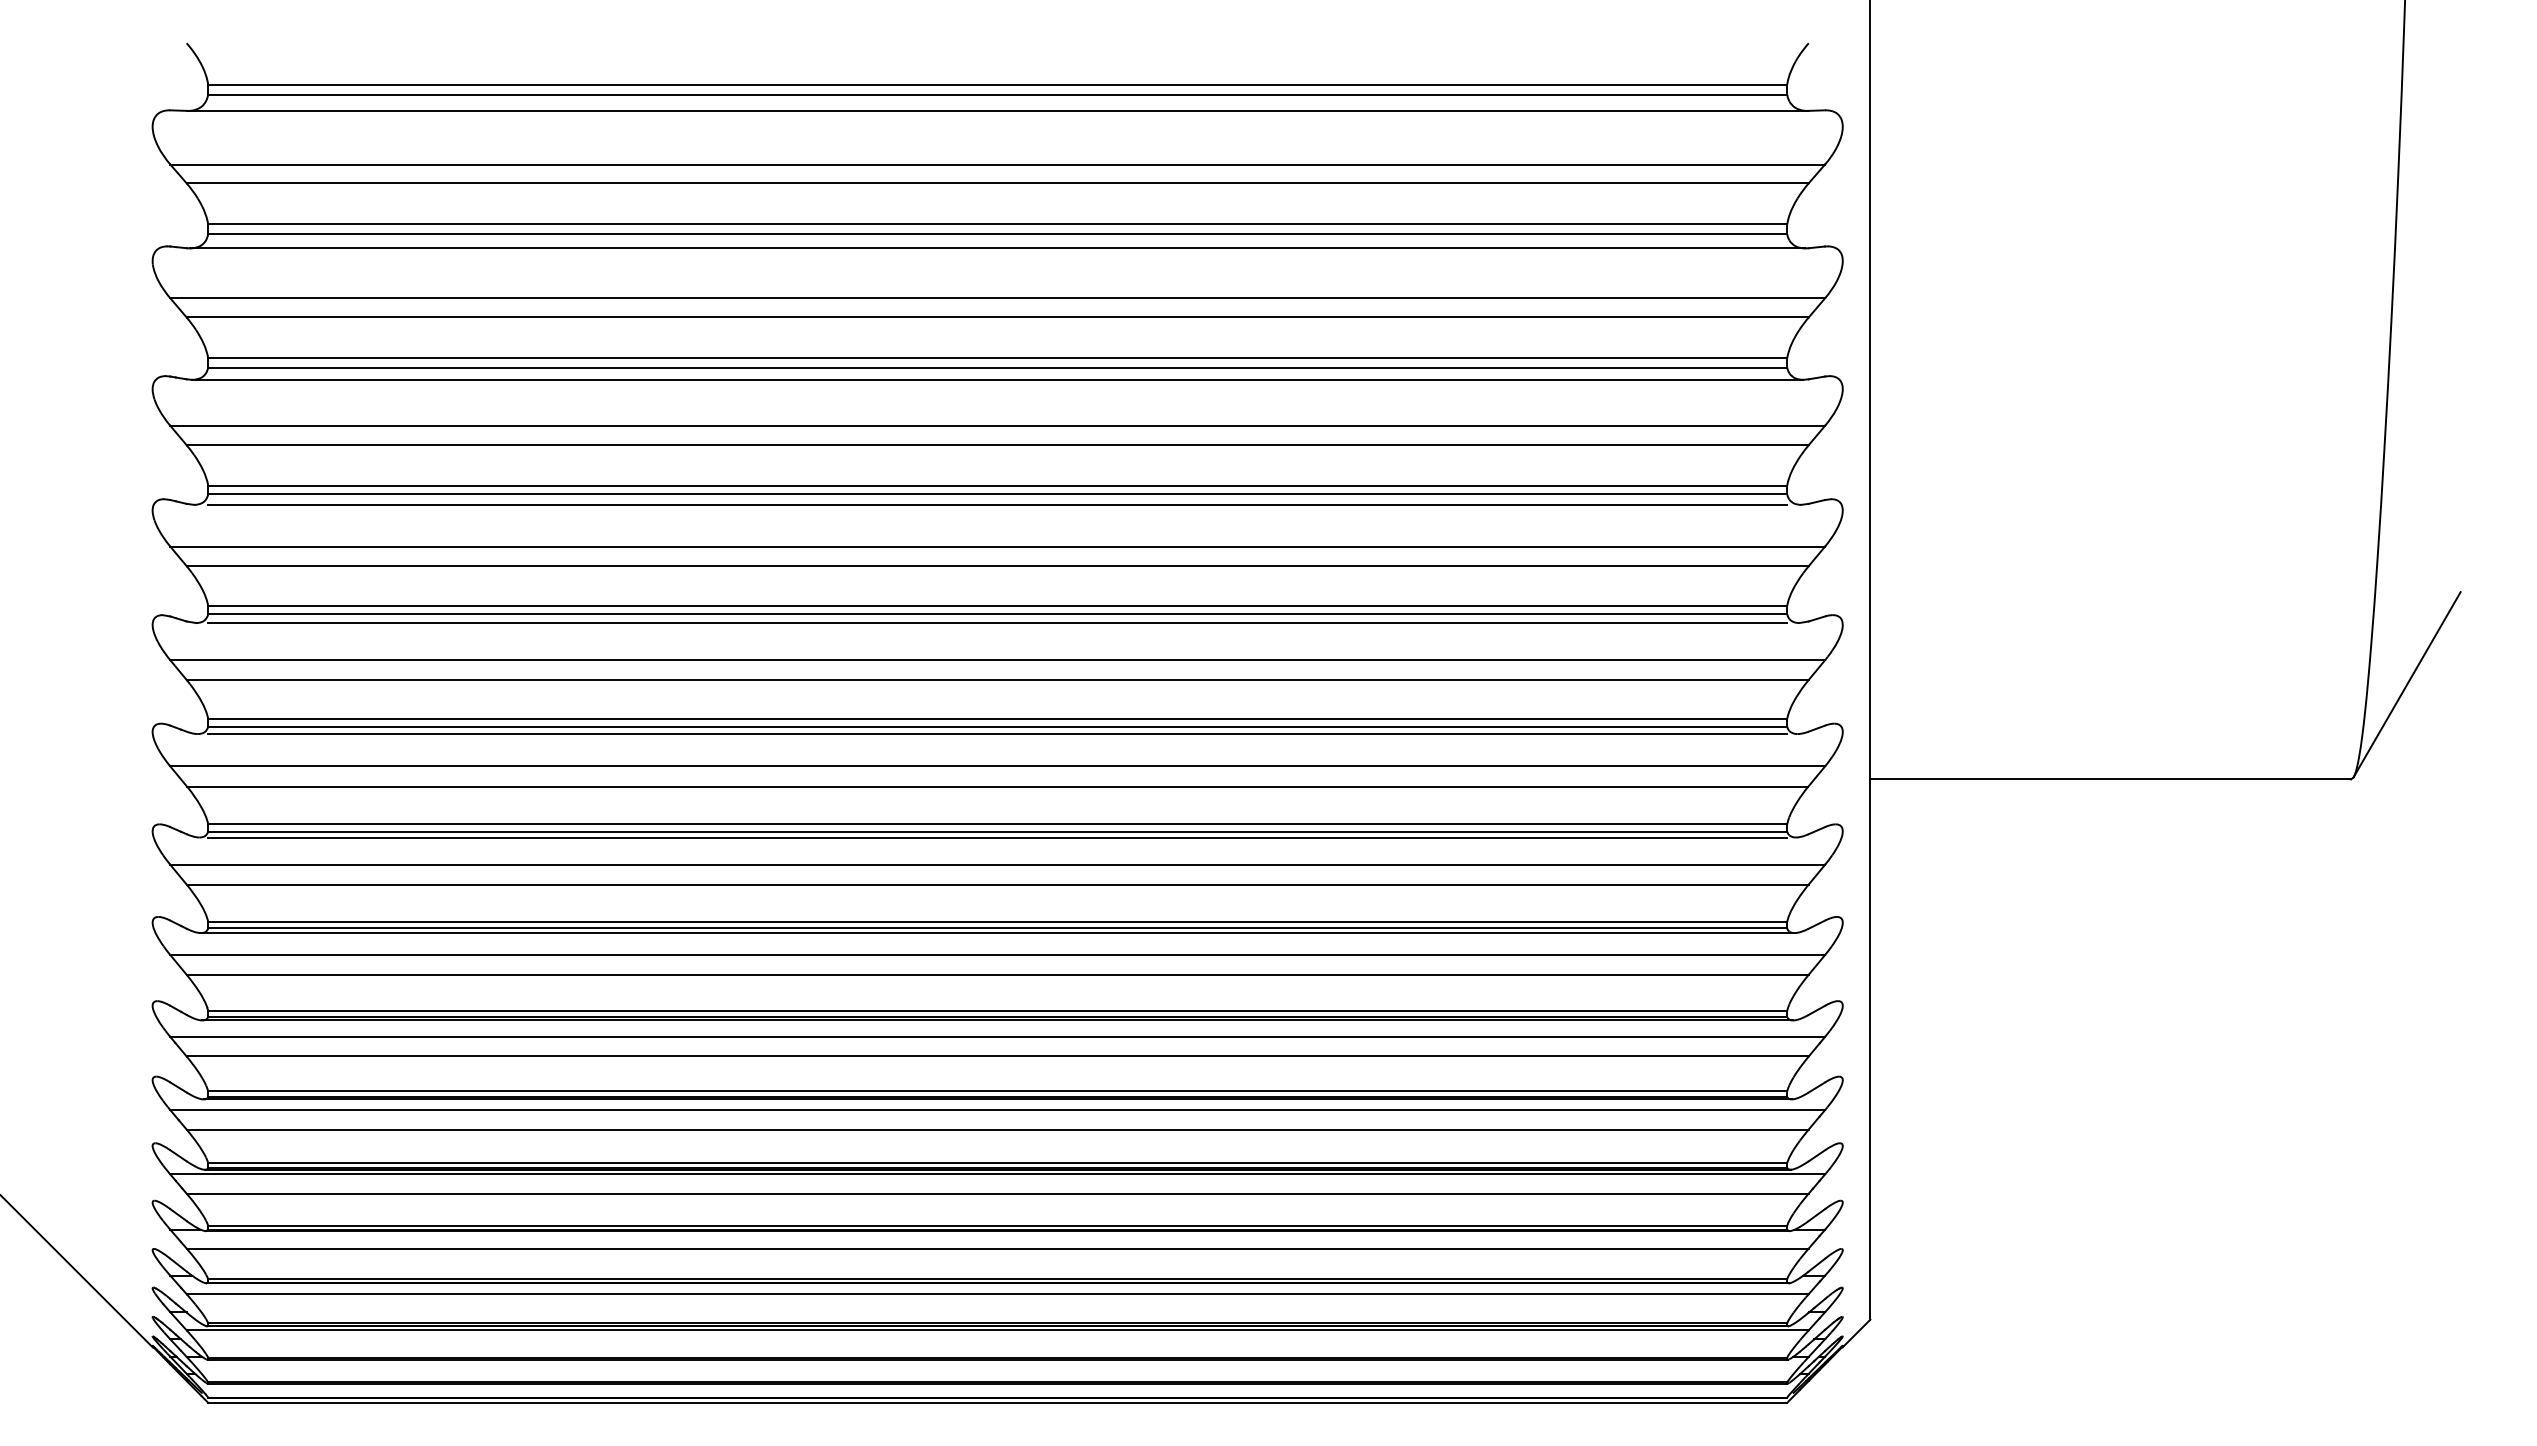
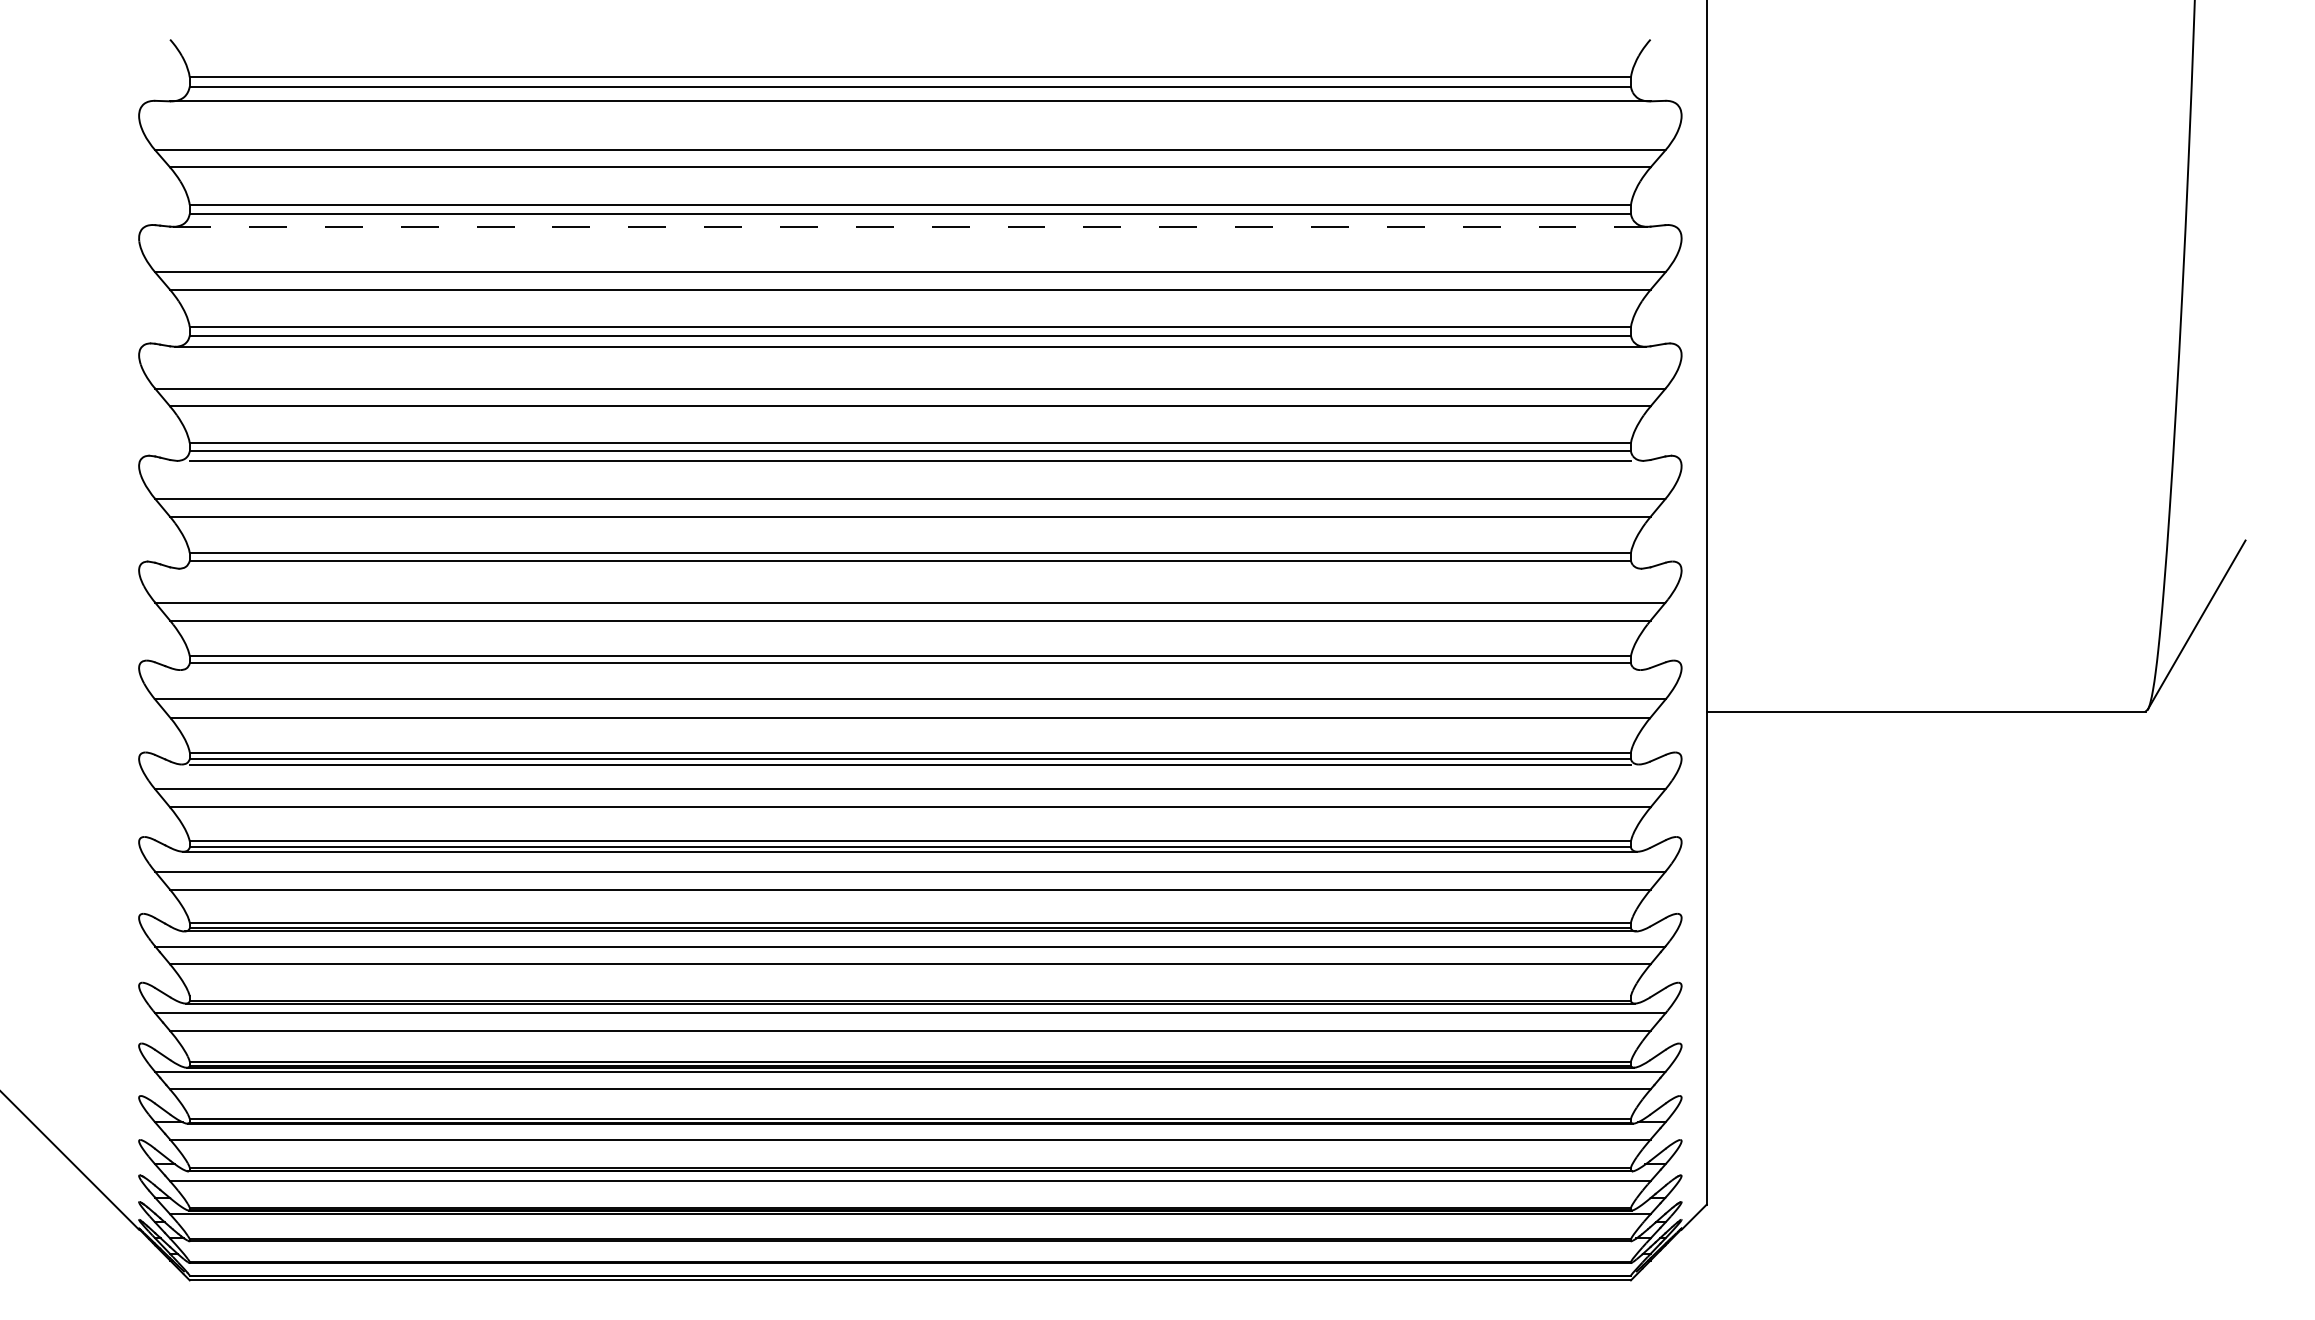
line: (997, 248) -> (910, 226), solid -> dashed
line: (996, 622) -> (909, 568), removed
line: (996, 734) -> (909, 670), removed
line: (996, 1091) -> (909, 996), removed

